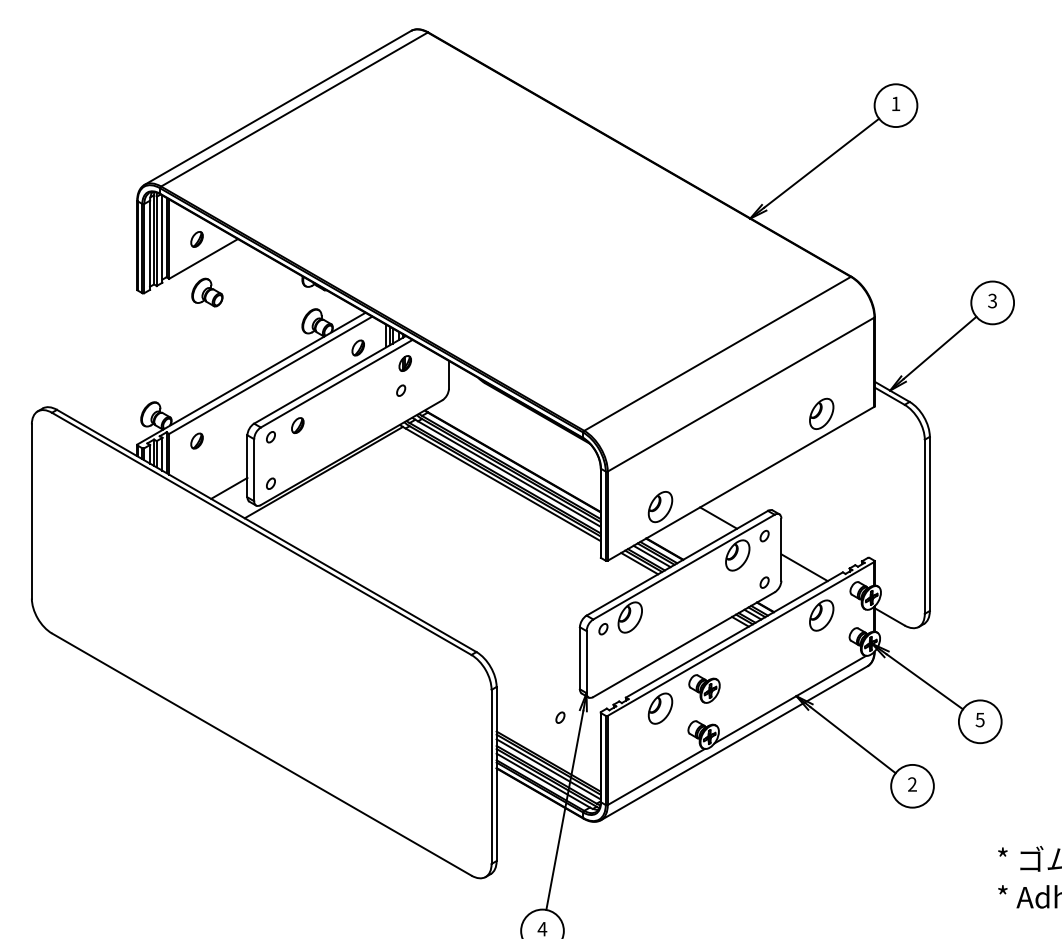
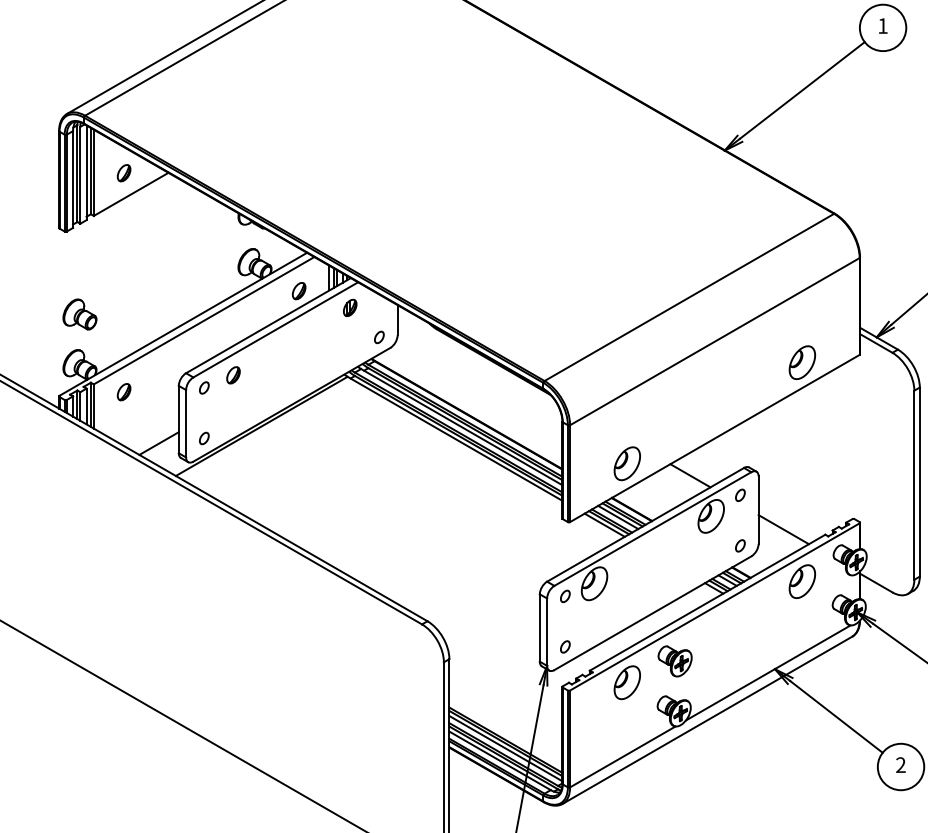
part: (207, 292) -> (80, 314), moved
part: (401, 390) -> (379, 337), moved
part: (560, 717) -> (565, 646), moved

